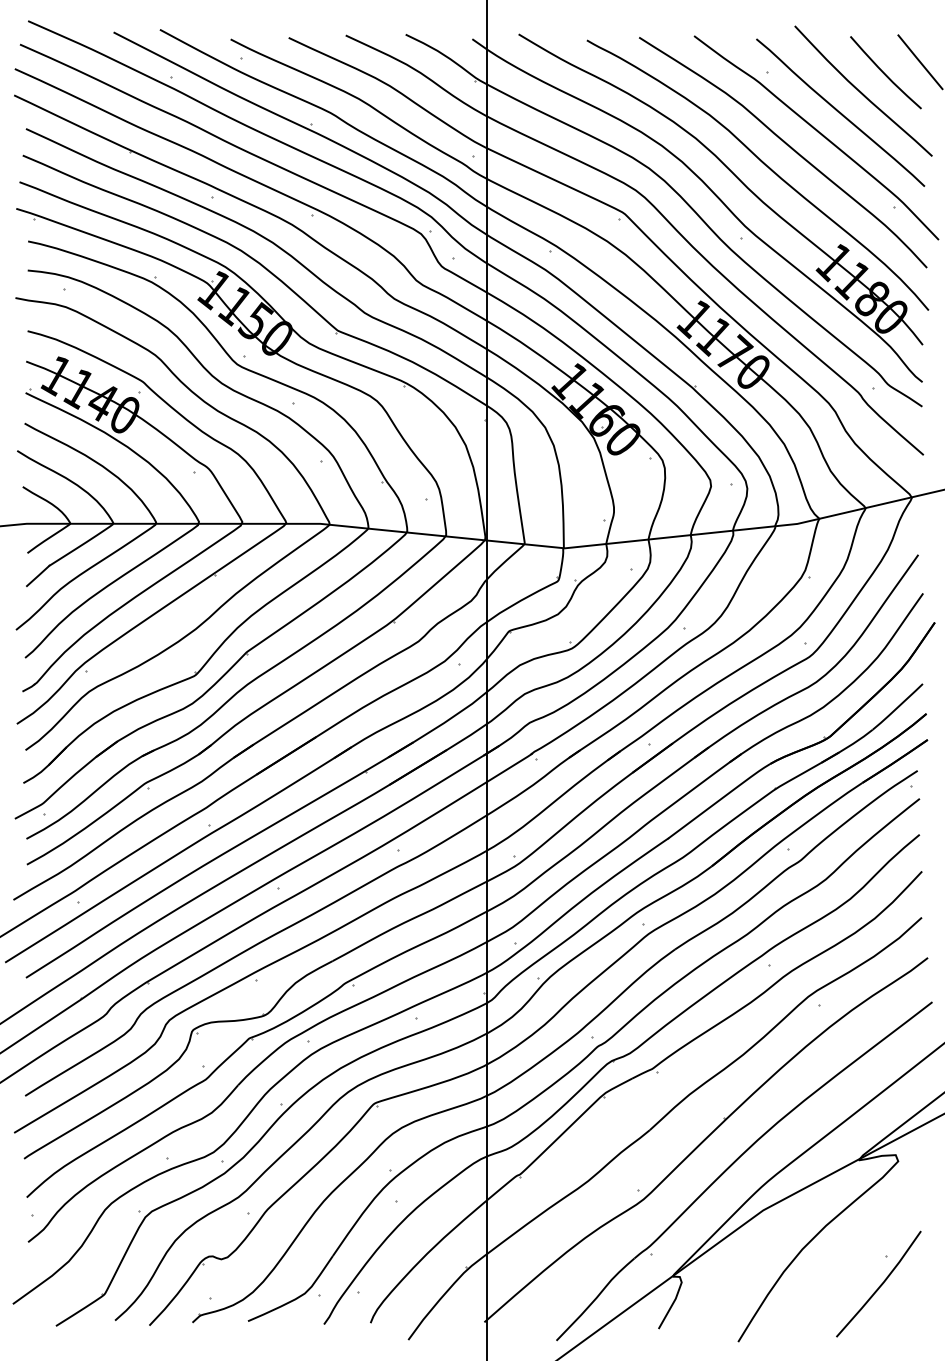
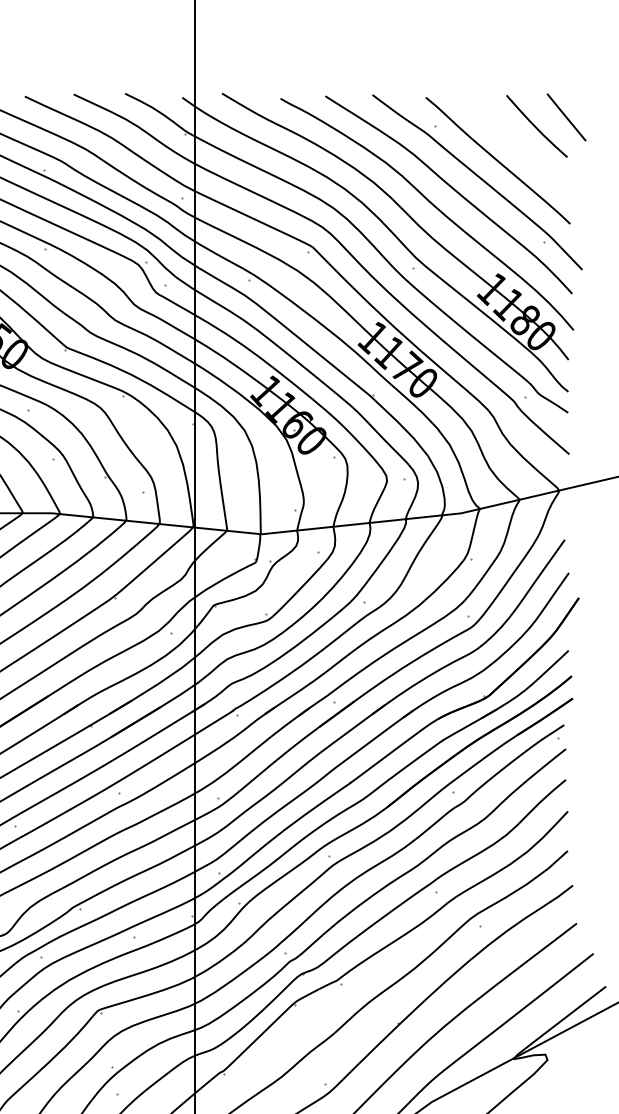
curve: (861, 91) -> (516, 142), removed

